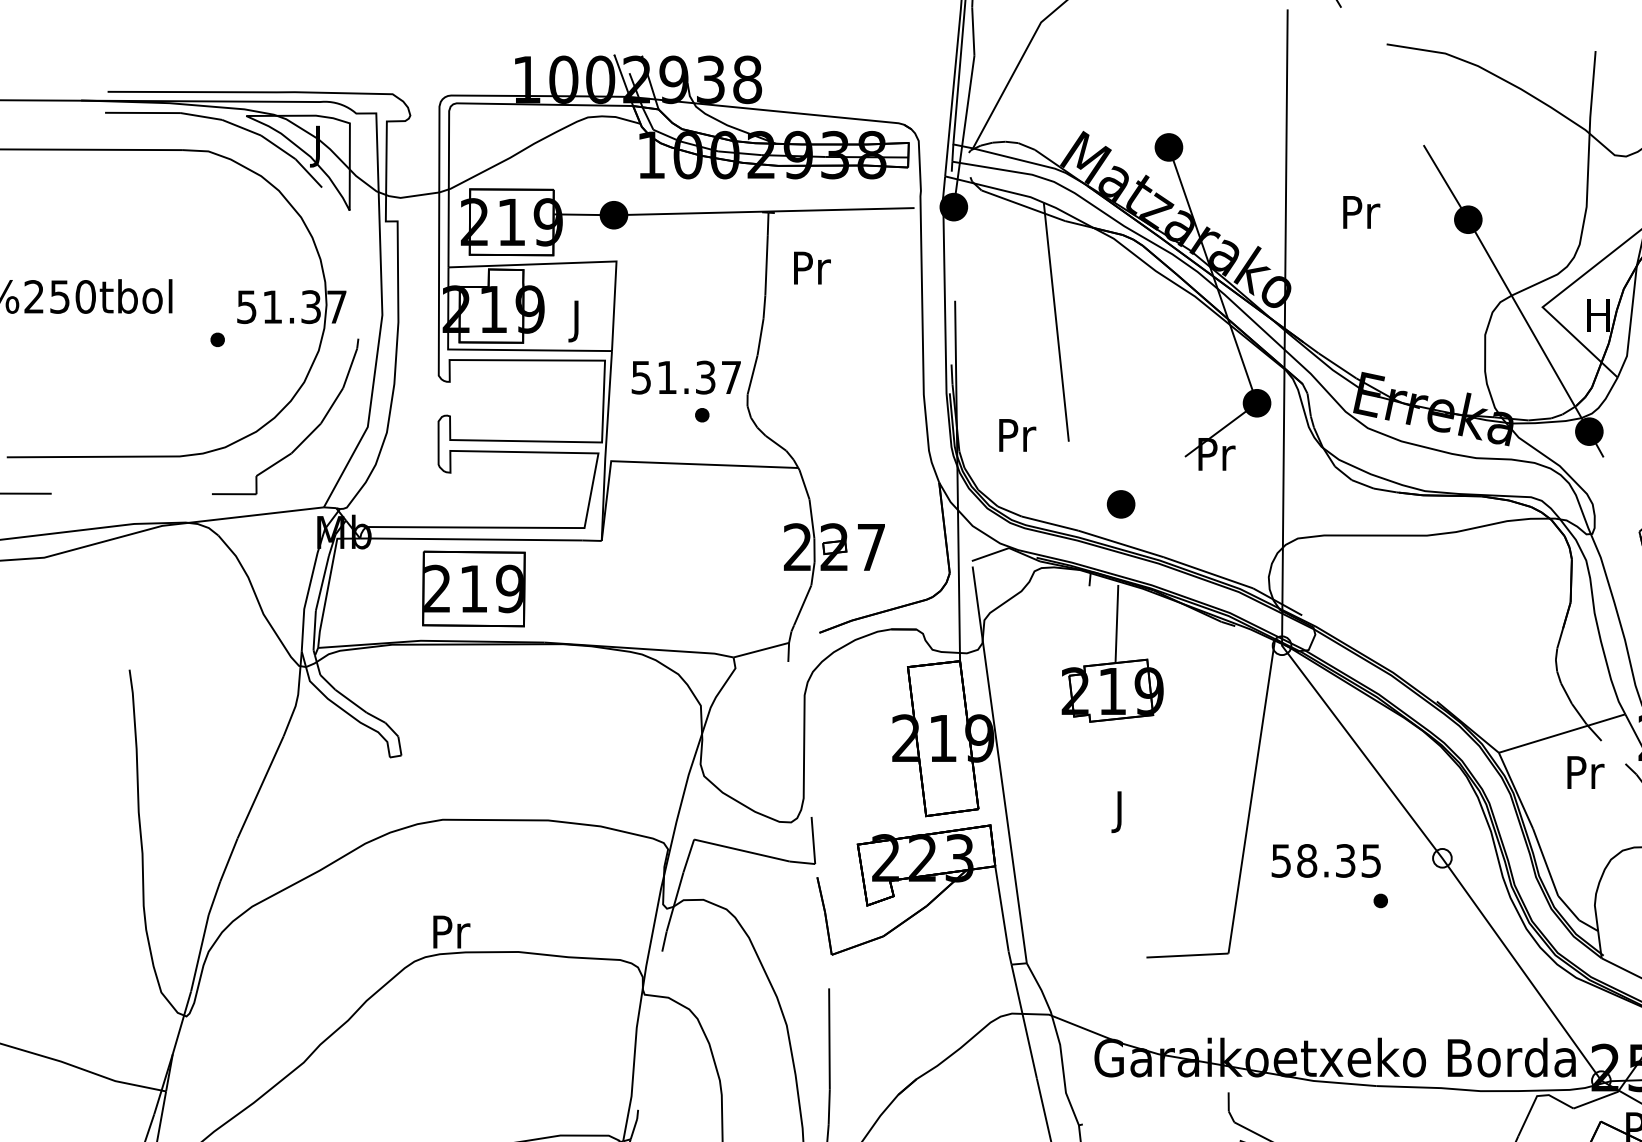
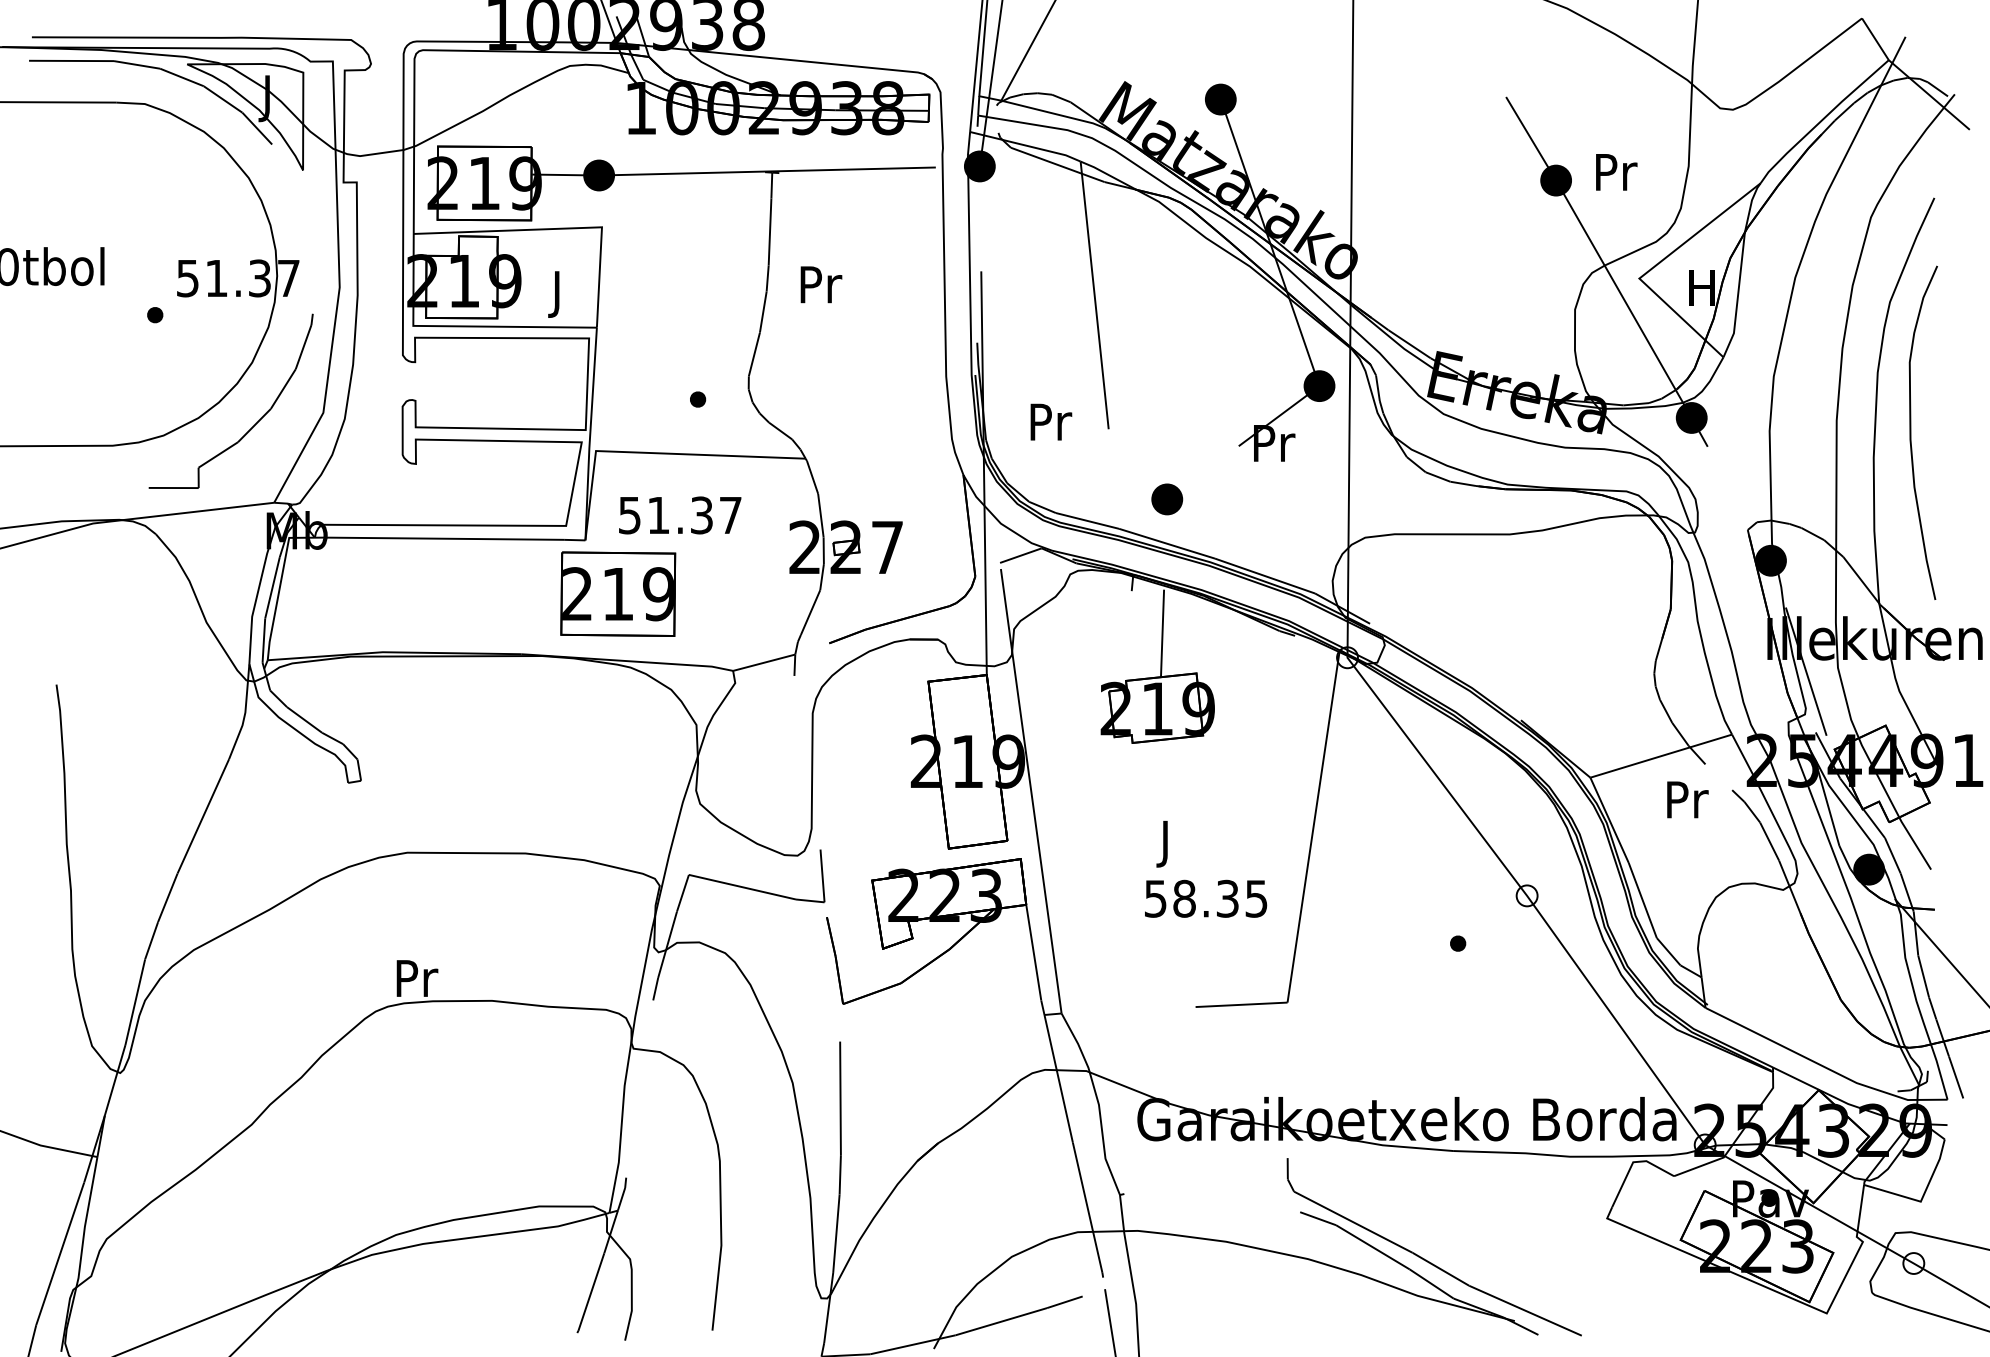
text: (1361, 212) -> (1616, 172), moved
text: (812, 267) -> (821, 284), moved
text: (686, 377) -> (680, 515), moved
part: (474, 588) -> (618, 593), moved
text: (1326, 860) -> (1206, 898), moved

